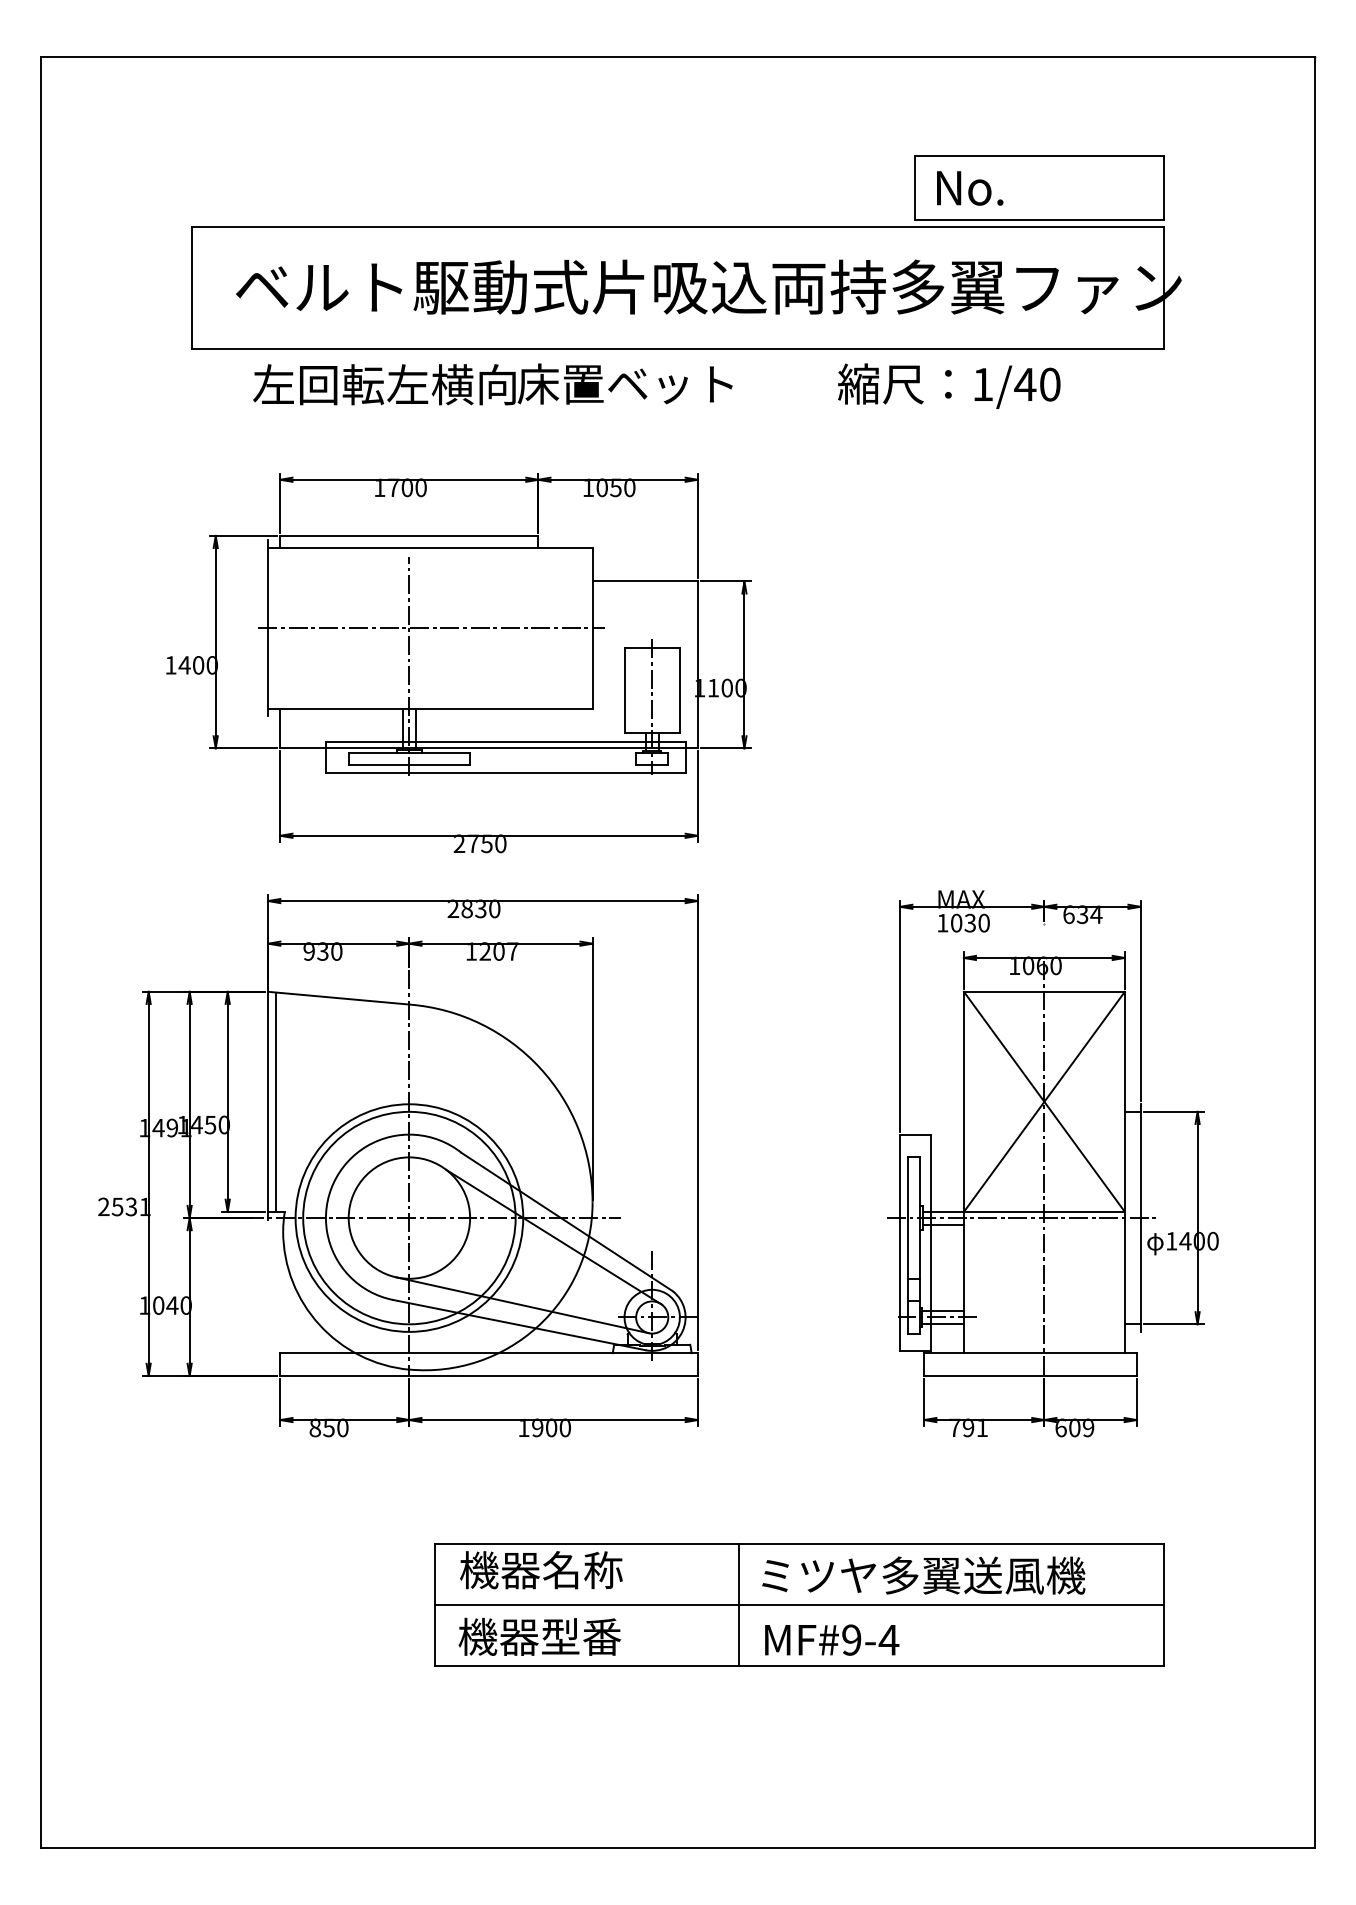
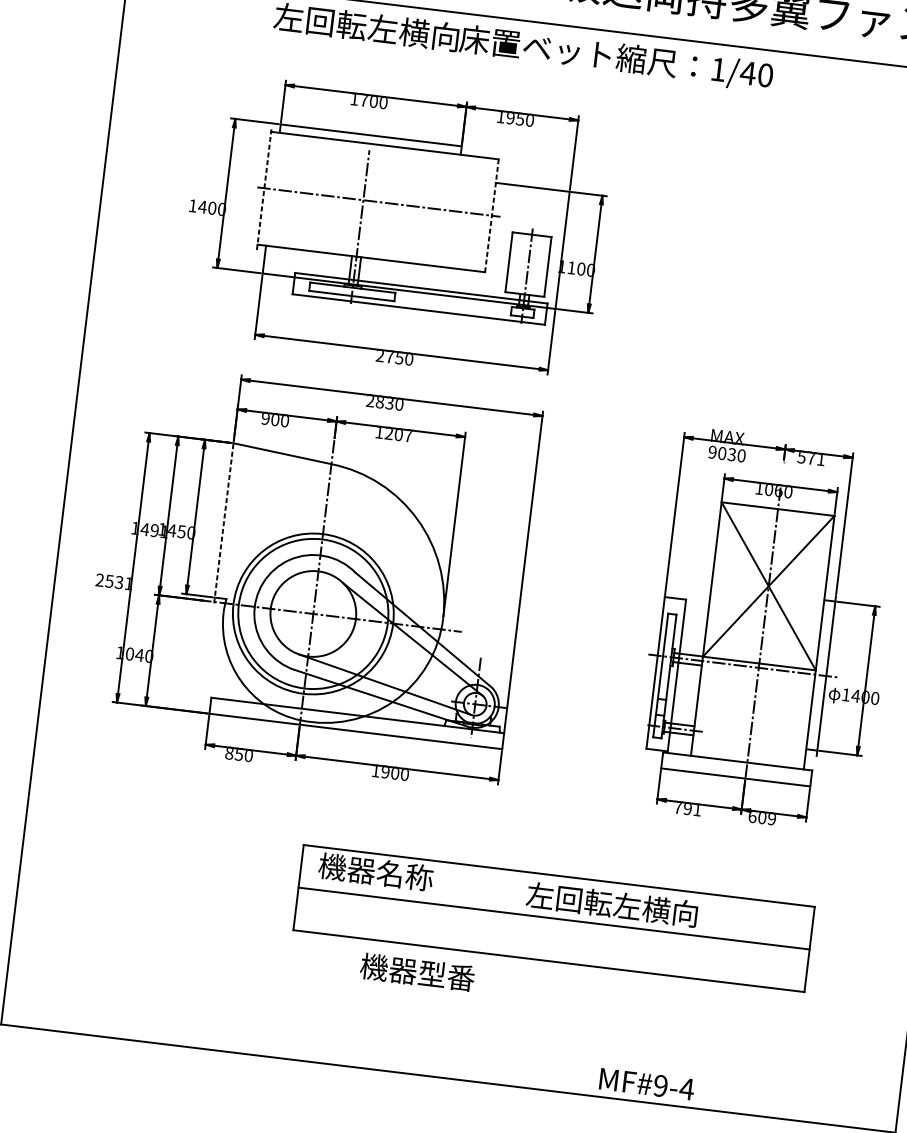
text: (949, 385) -> (694, 67), moved
text: (601, 487) -> (510, 117), 1050 -> 1950
line: (268, 627) -> (264, 187), solid -> dashed
line: (592, 627) -> (491, 215), solid -> dashed
text: (1082, 914) -> (811, 458), 634 -> 571
text: (942, 922) -> (712, 451), 1030 -> 9030
text: (322, 951) -> (275, 419), 930 -> 900
line: (268, 1101) -> (224, 520), solid -> dashed
line: (275, 1101) -> (229, 520), removed
text: (920, 1575) -> (641, 908), ミツヤ多翼送風機 -> 左回転左横向
line: (738, 1604) -> (511, 913), removed
text: (539, 1636) -> (417, 972), moved
text: (832, 1639) -> (647, 1083), moved

